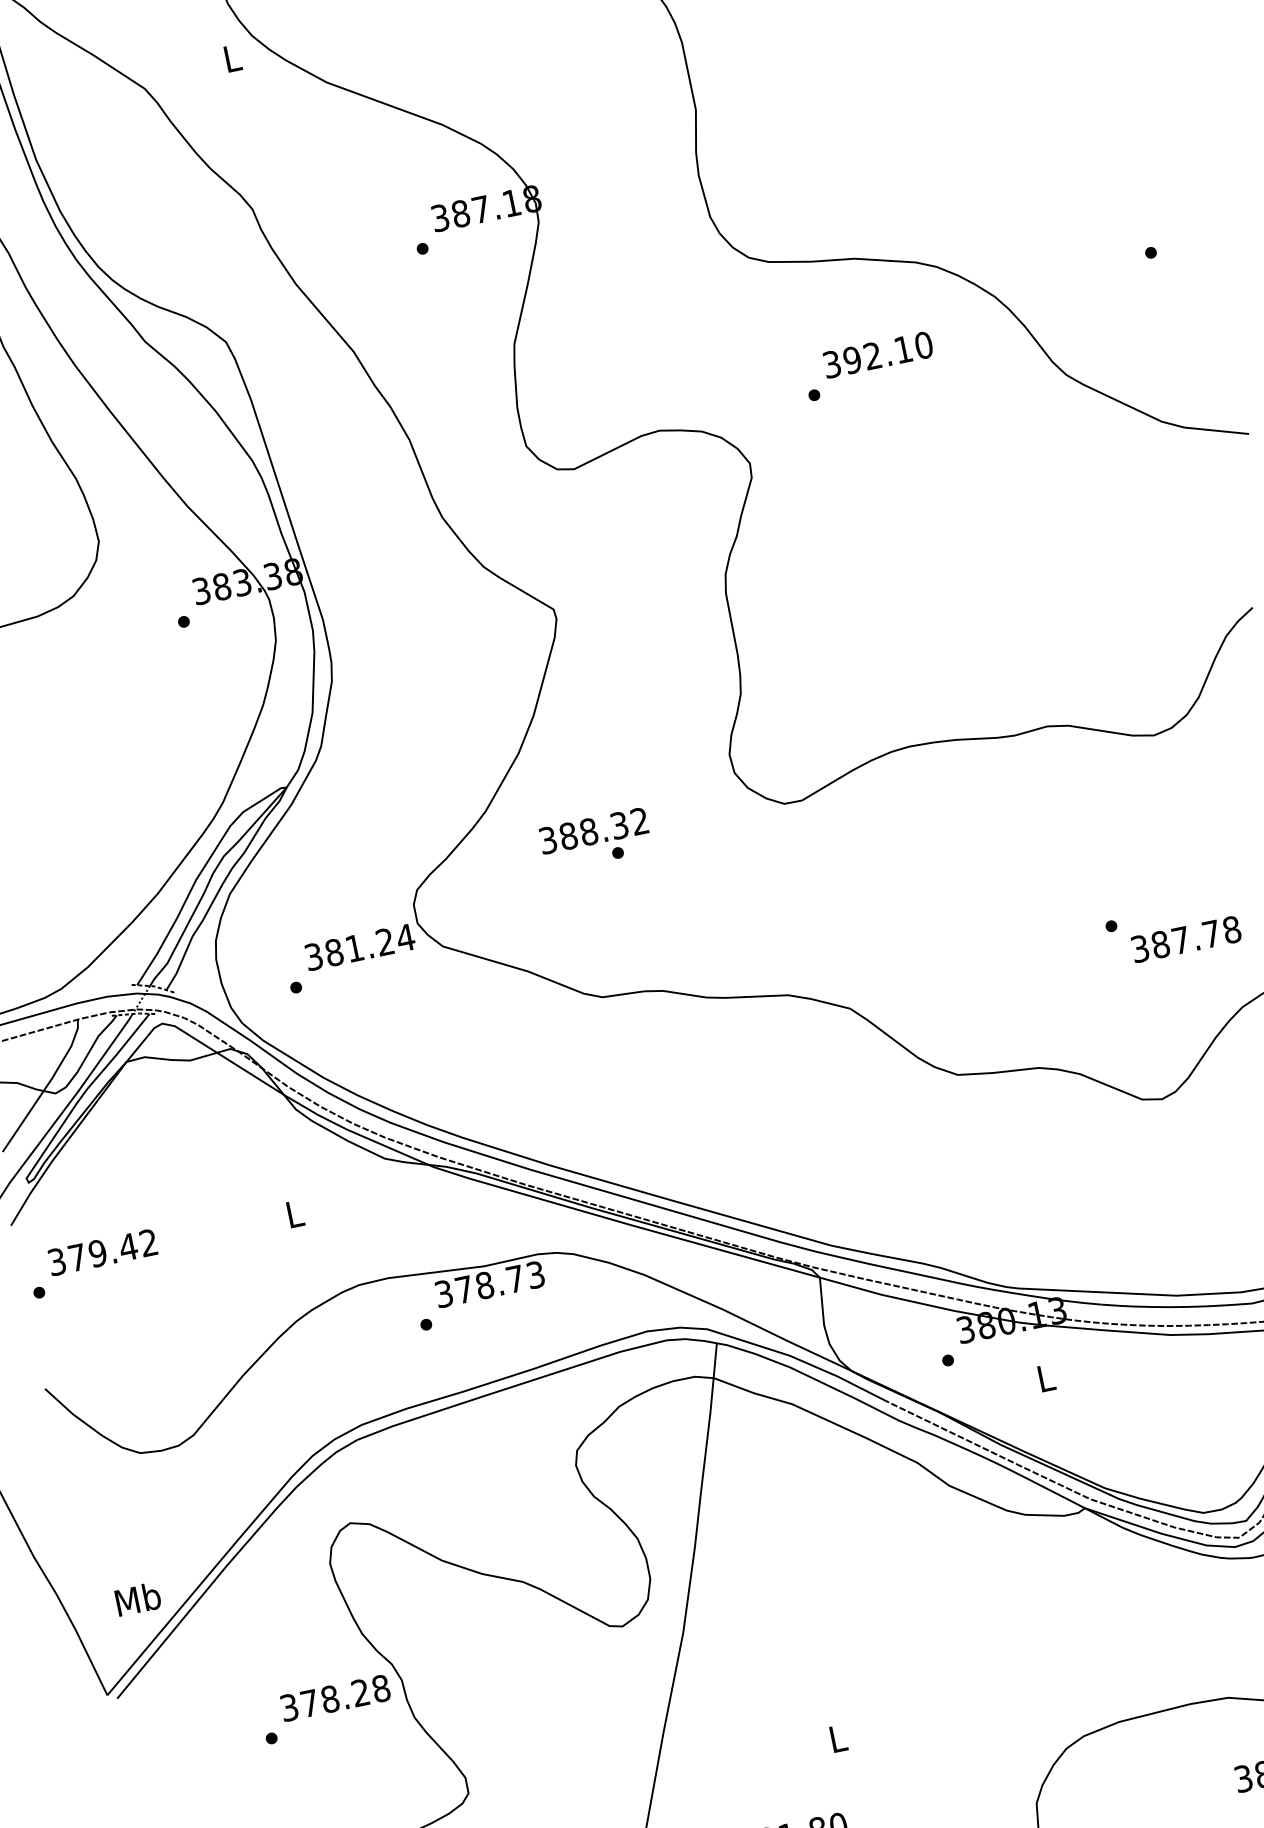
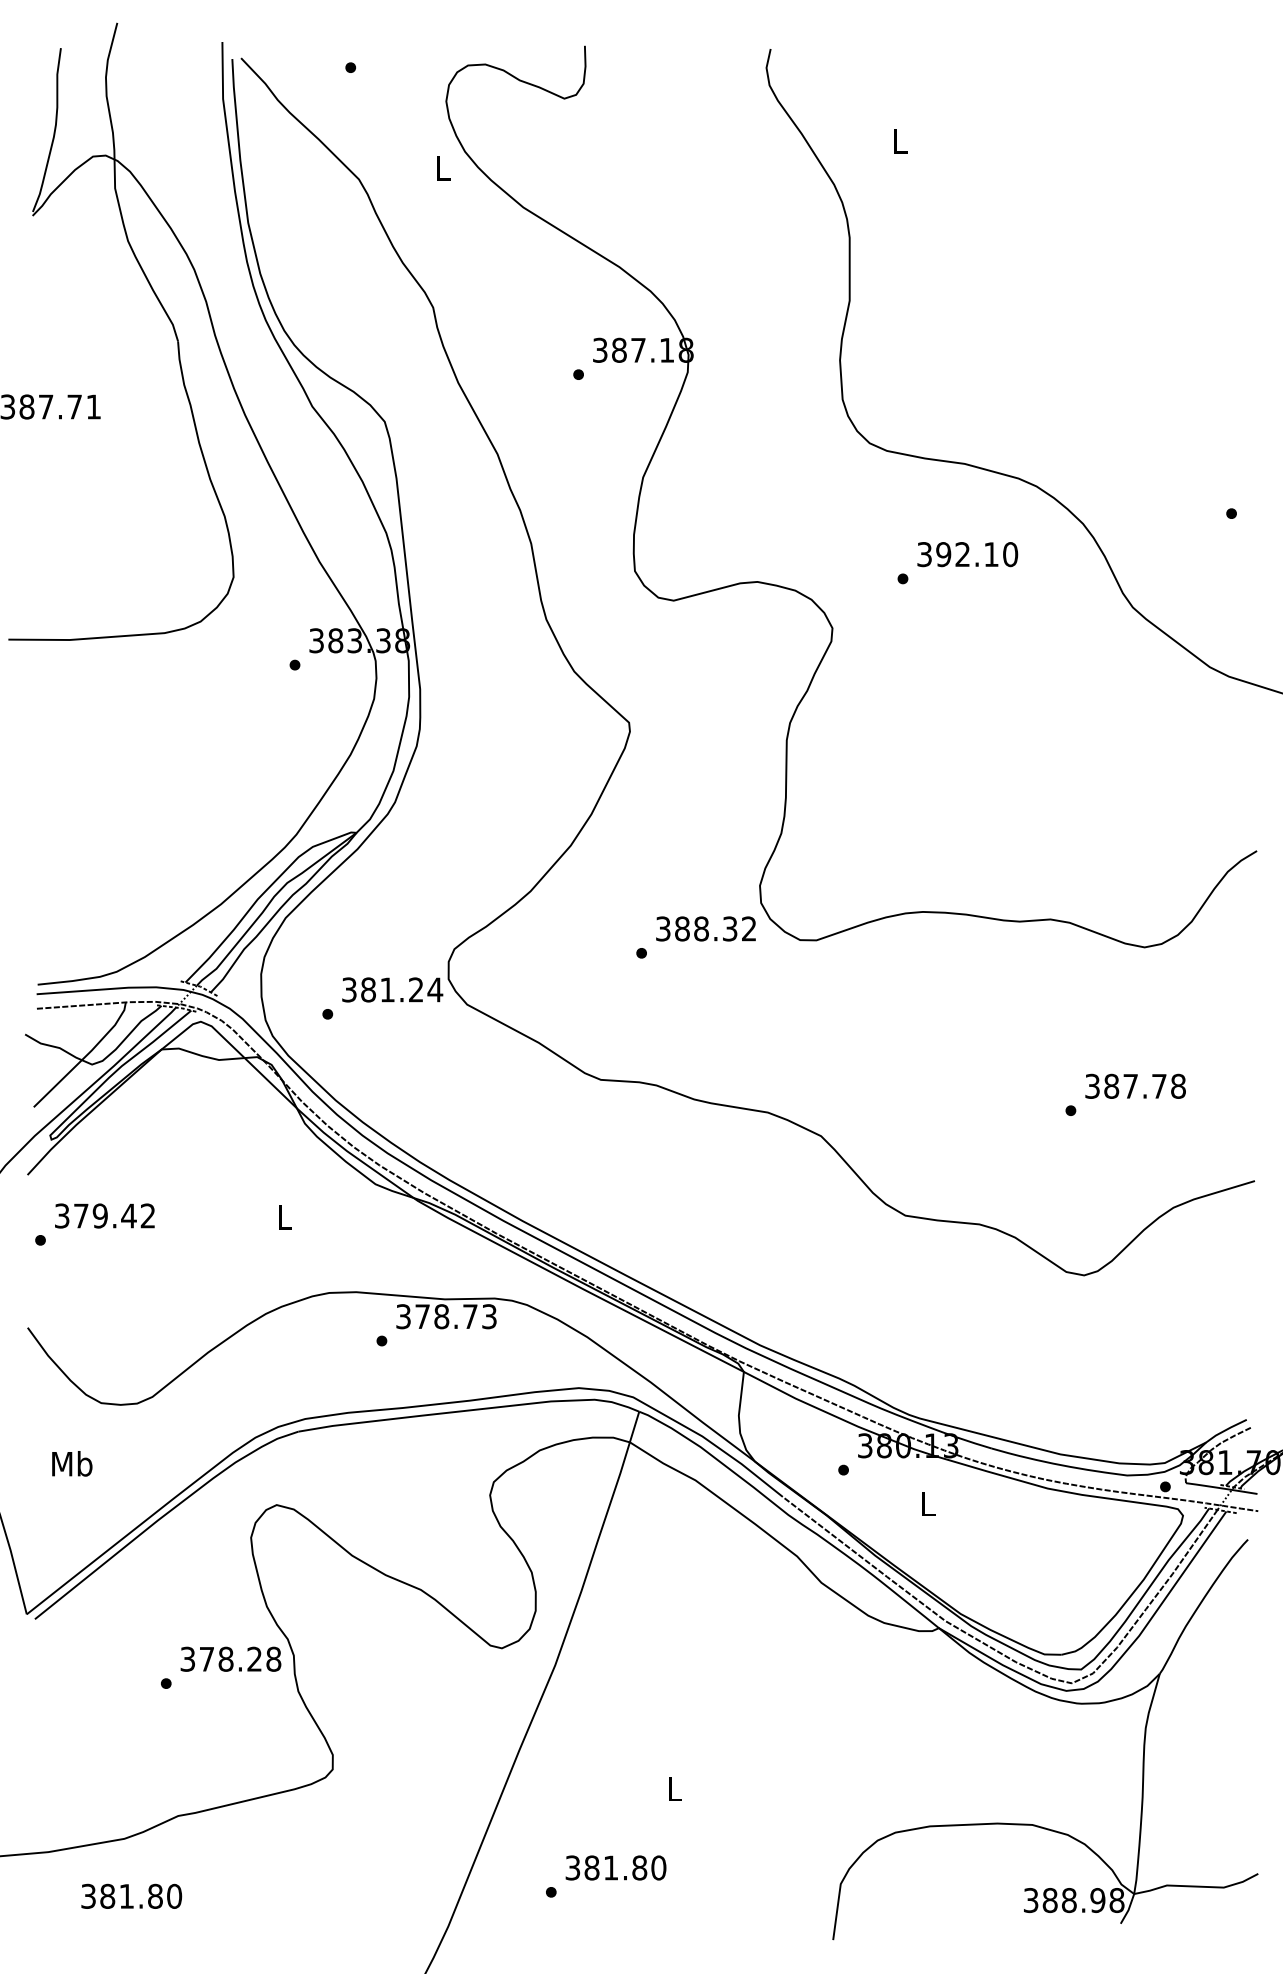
text: (593, 830) -> (705, 928), moved
text: (1185, 938) -> (1135, 1085), moved
text: (138, 1598) -> (72, 1463), moved

